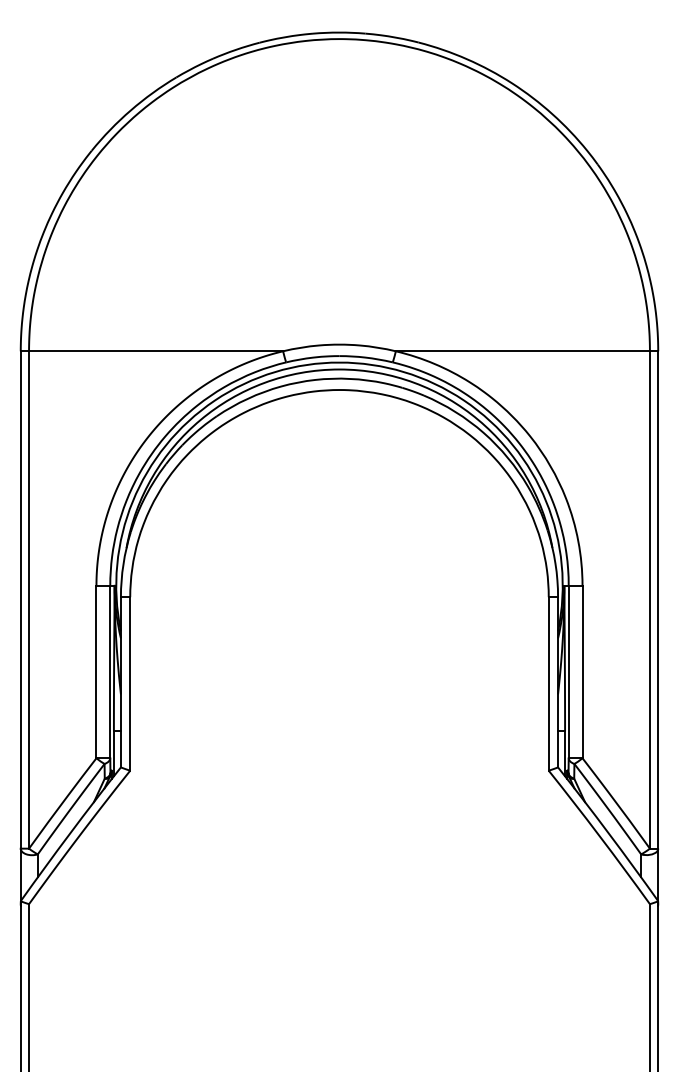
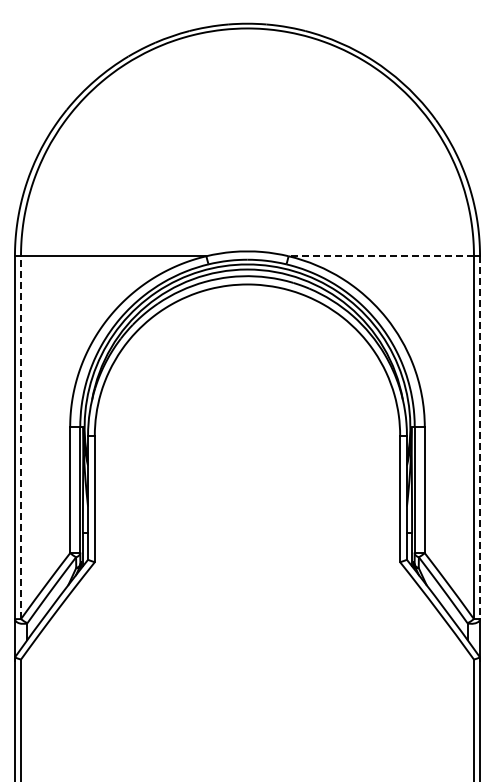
line: (523, 351) -> (381, 256), solid -> dashed
line: (29, 599) -> (21, 437), solid -> dashed
line: (658, 601) -> (480, 438), solid -> dashed

